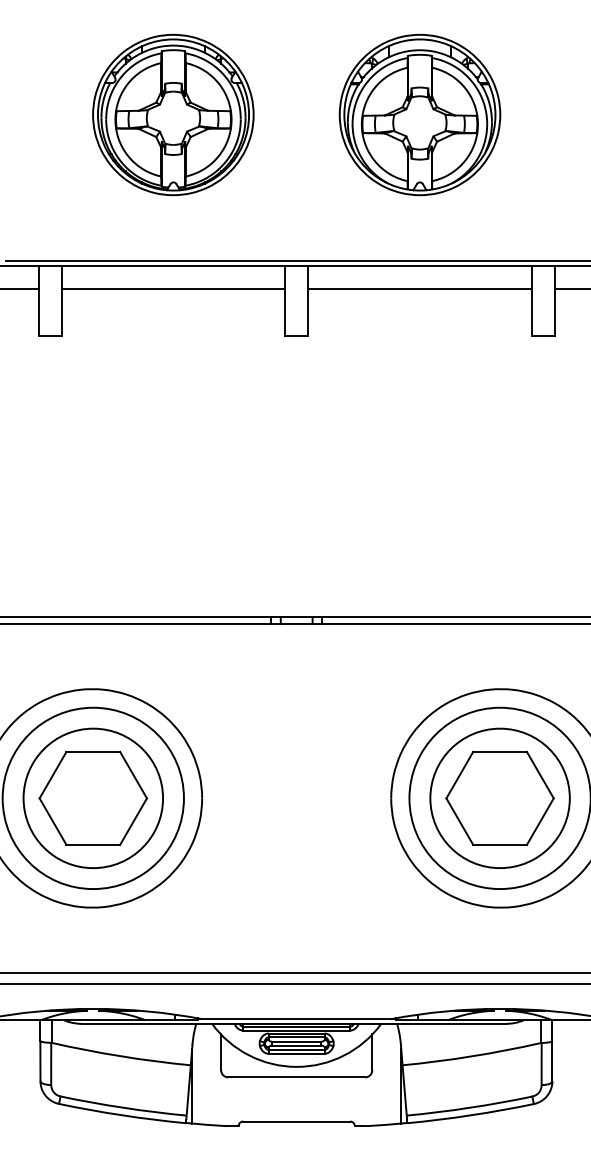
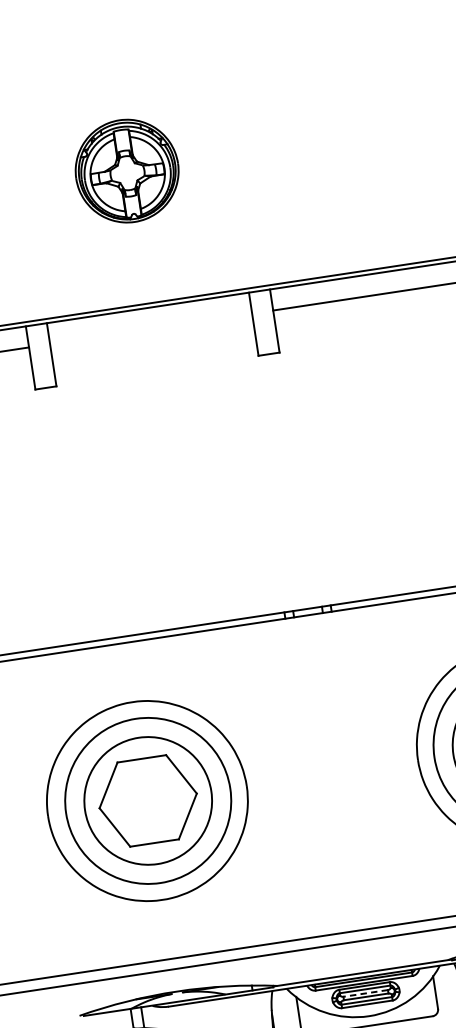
part: (173, 114) -> (127, 170), size x0.7
part: (419, 114) -> (349, 136), removed
line: (173, 289) -> (151, 329), removed
line: (296, 1041) -> (365, 993), solid -> dashed

